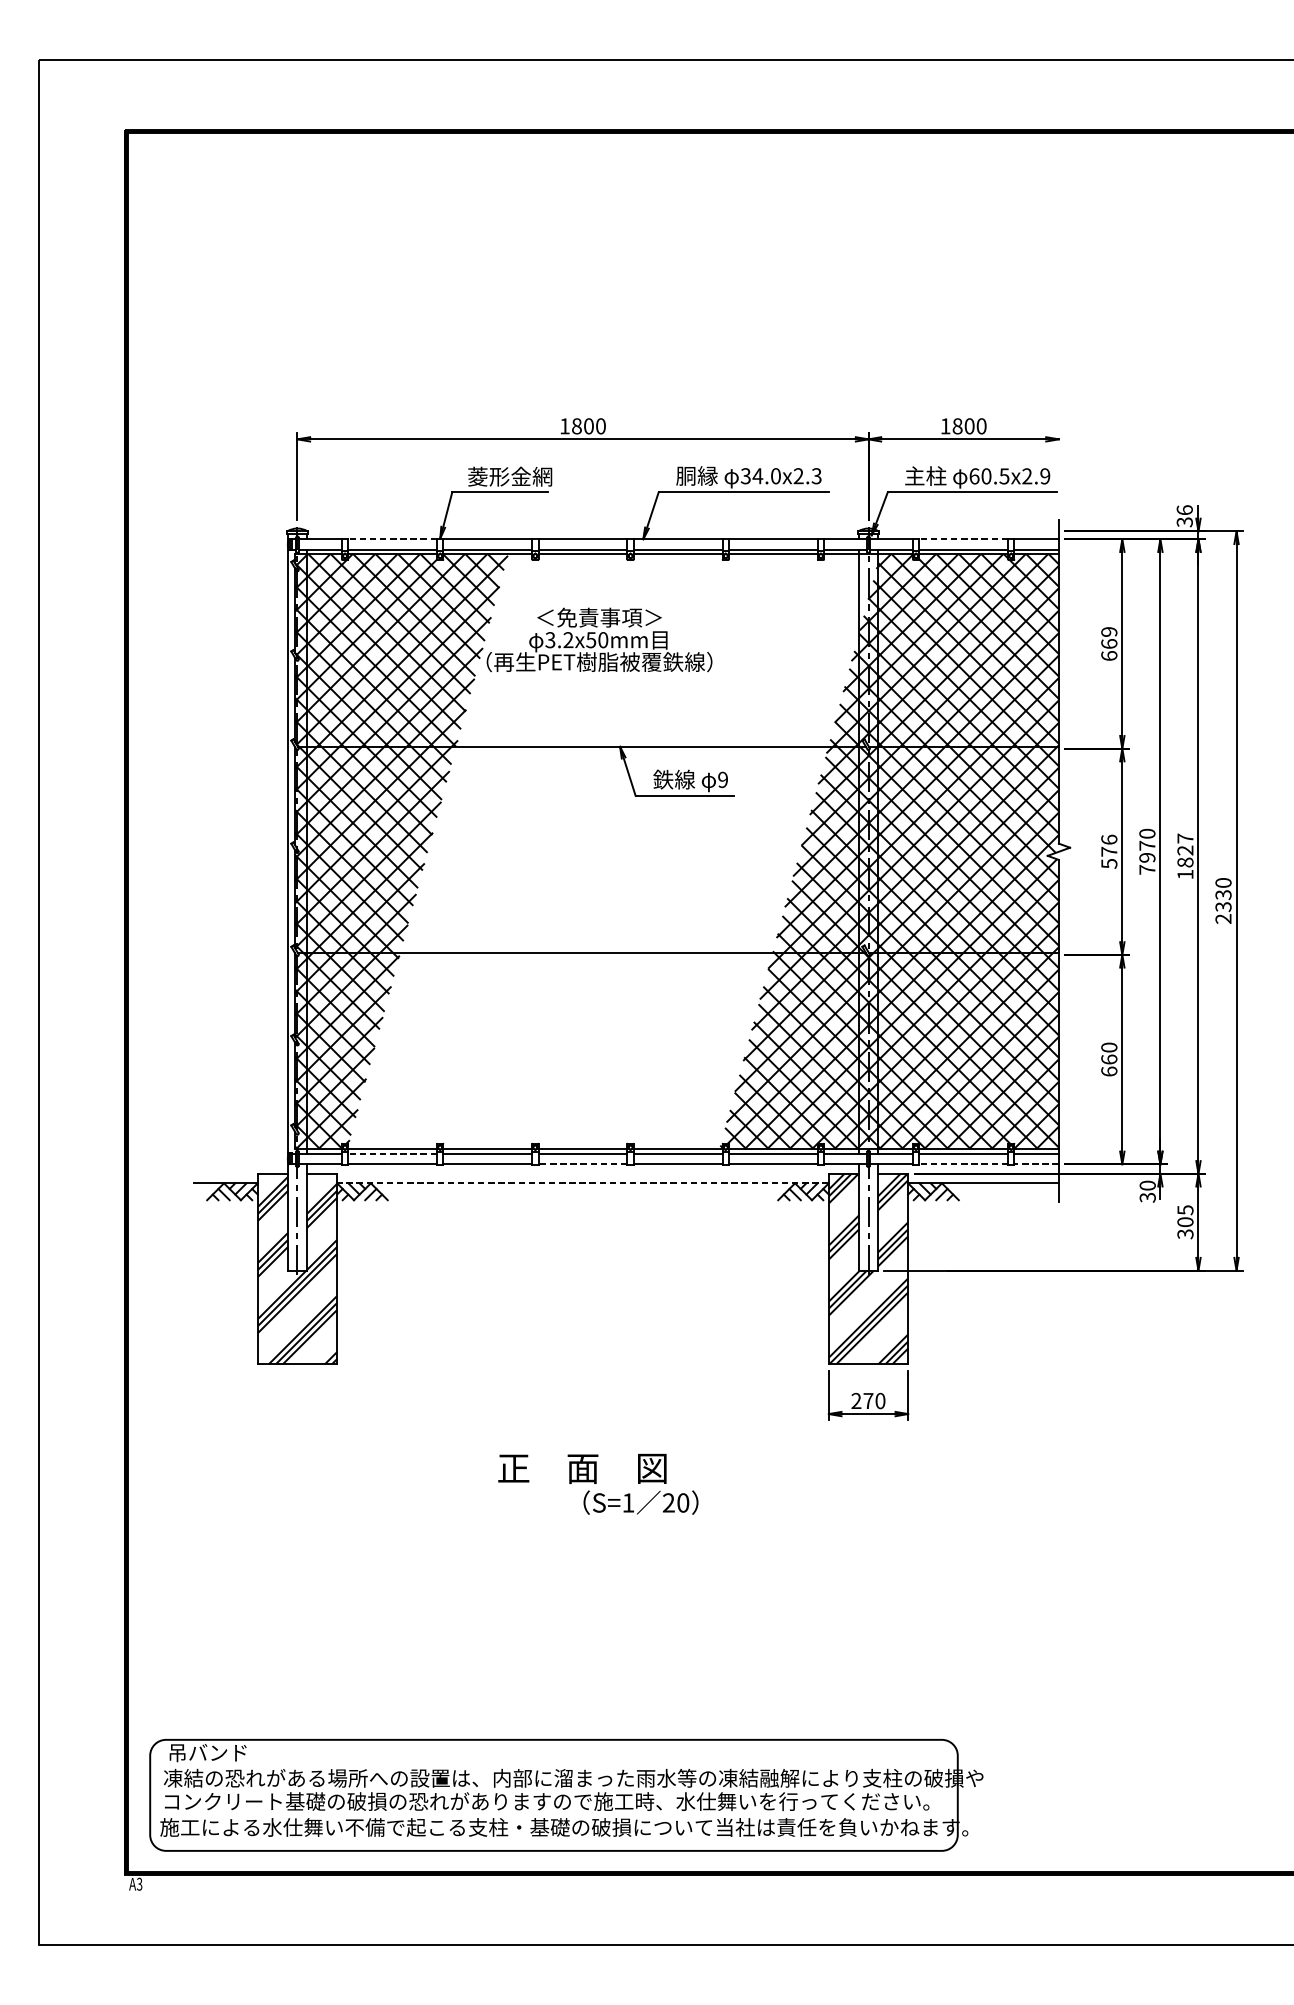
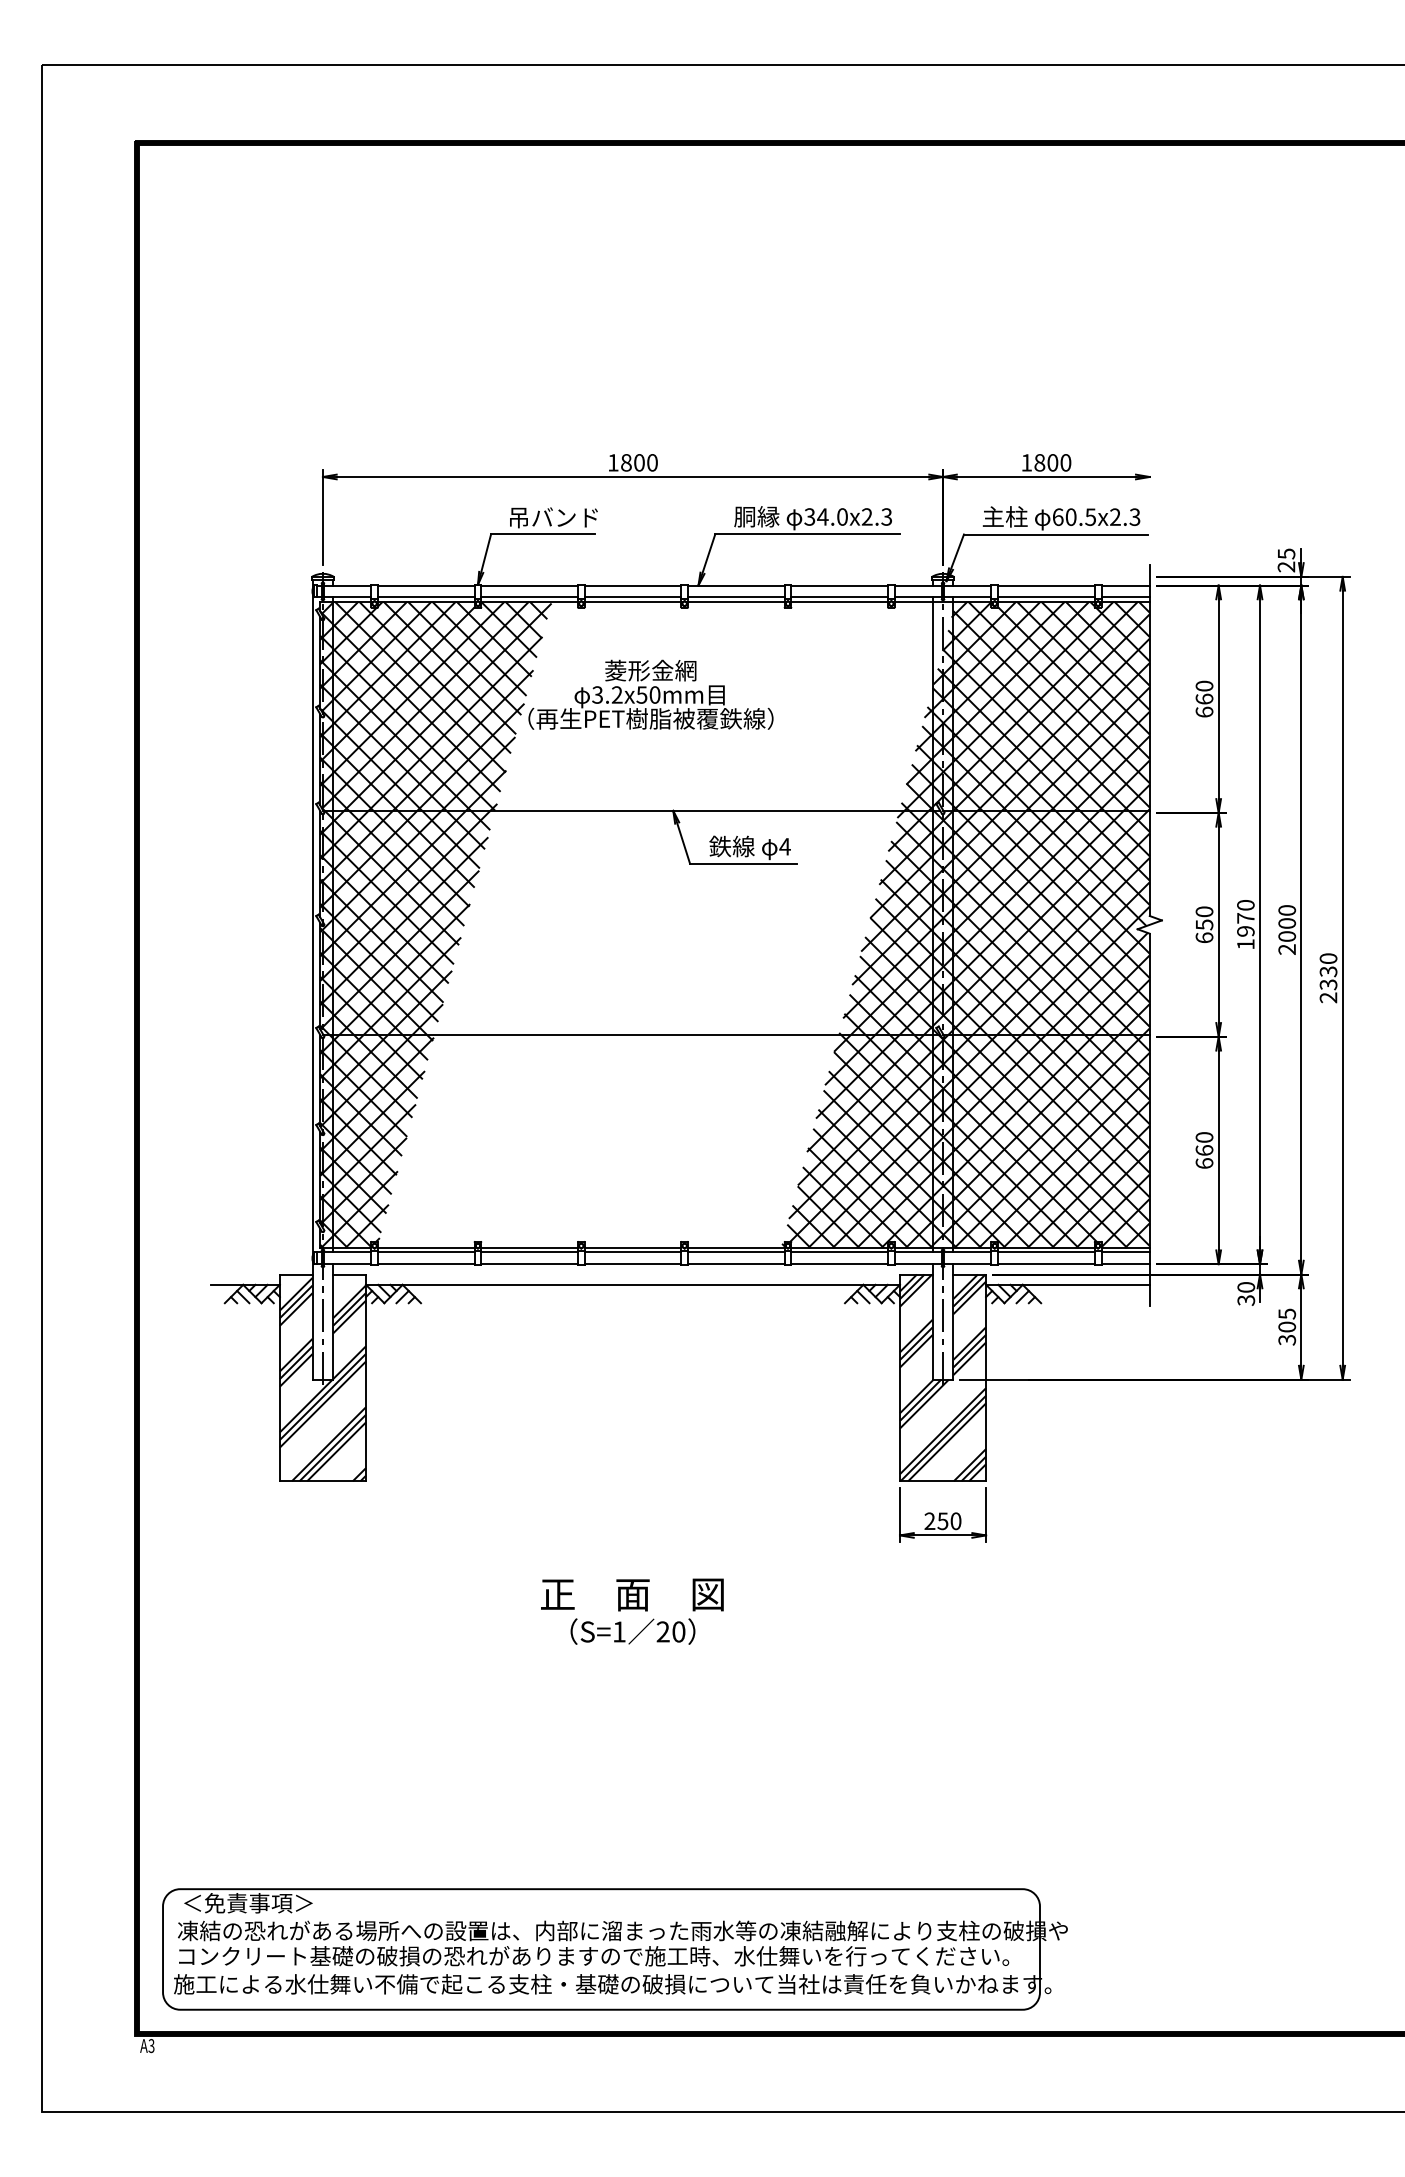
text: (1044, 475) -> (1134, 516), 60.5x2.9 -> 60.5x2.3
text: (509, 476) -> (553, 517), 菱形金網 -> 吊バンド
text: (1184, 516) -> (1286, 560), 36 -> 25
line: (391, 539) -> (425, 585), dashed -> solid
line: (962, 539) -> (1045, 585), dashed -> solid
text: (599, 617) -> (650, 670), ＜免責事項＞ -> 菱形金網
text: (1109, 631) -> (1204, 685), 669 -> 660
text: (722, 779) -> (784, 846), 9 -> 4
text: (1109, 851) -> (1204, 924), 576 -> 650
text: (1185, 856) -> (1287, 929), 1827 -> 2000
text: (1147, 869) -> (1245, 944), 7970 -> 1970
line: (391, 1153) -> (425, 1252), dashed -> solid
line: (582, 1164) -> (632, 1264), dashed -> solid
line: (962, 1164) -> (1045, 1264), dashed -> solid
line: (1036, 1164) -> (1125, 1264), dashed -> solid
line: (583, 1182) -> (633, 1284), dashed -> solid
text: (868, 1401) -> (942, 1521), 270 -> 250
text: (640, 1502) -> (632, 1631), moved
text: (228, 1753) -> (248, 1903), 吊バンド -> ＜免責事項＞

